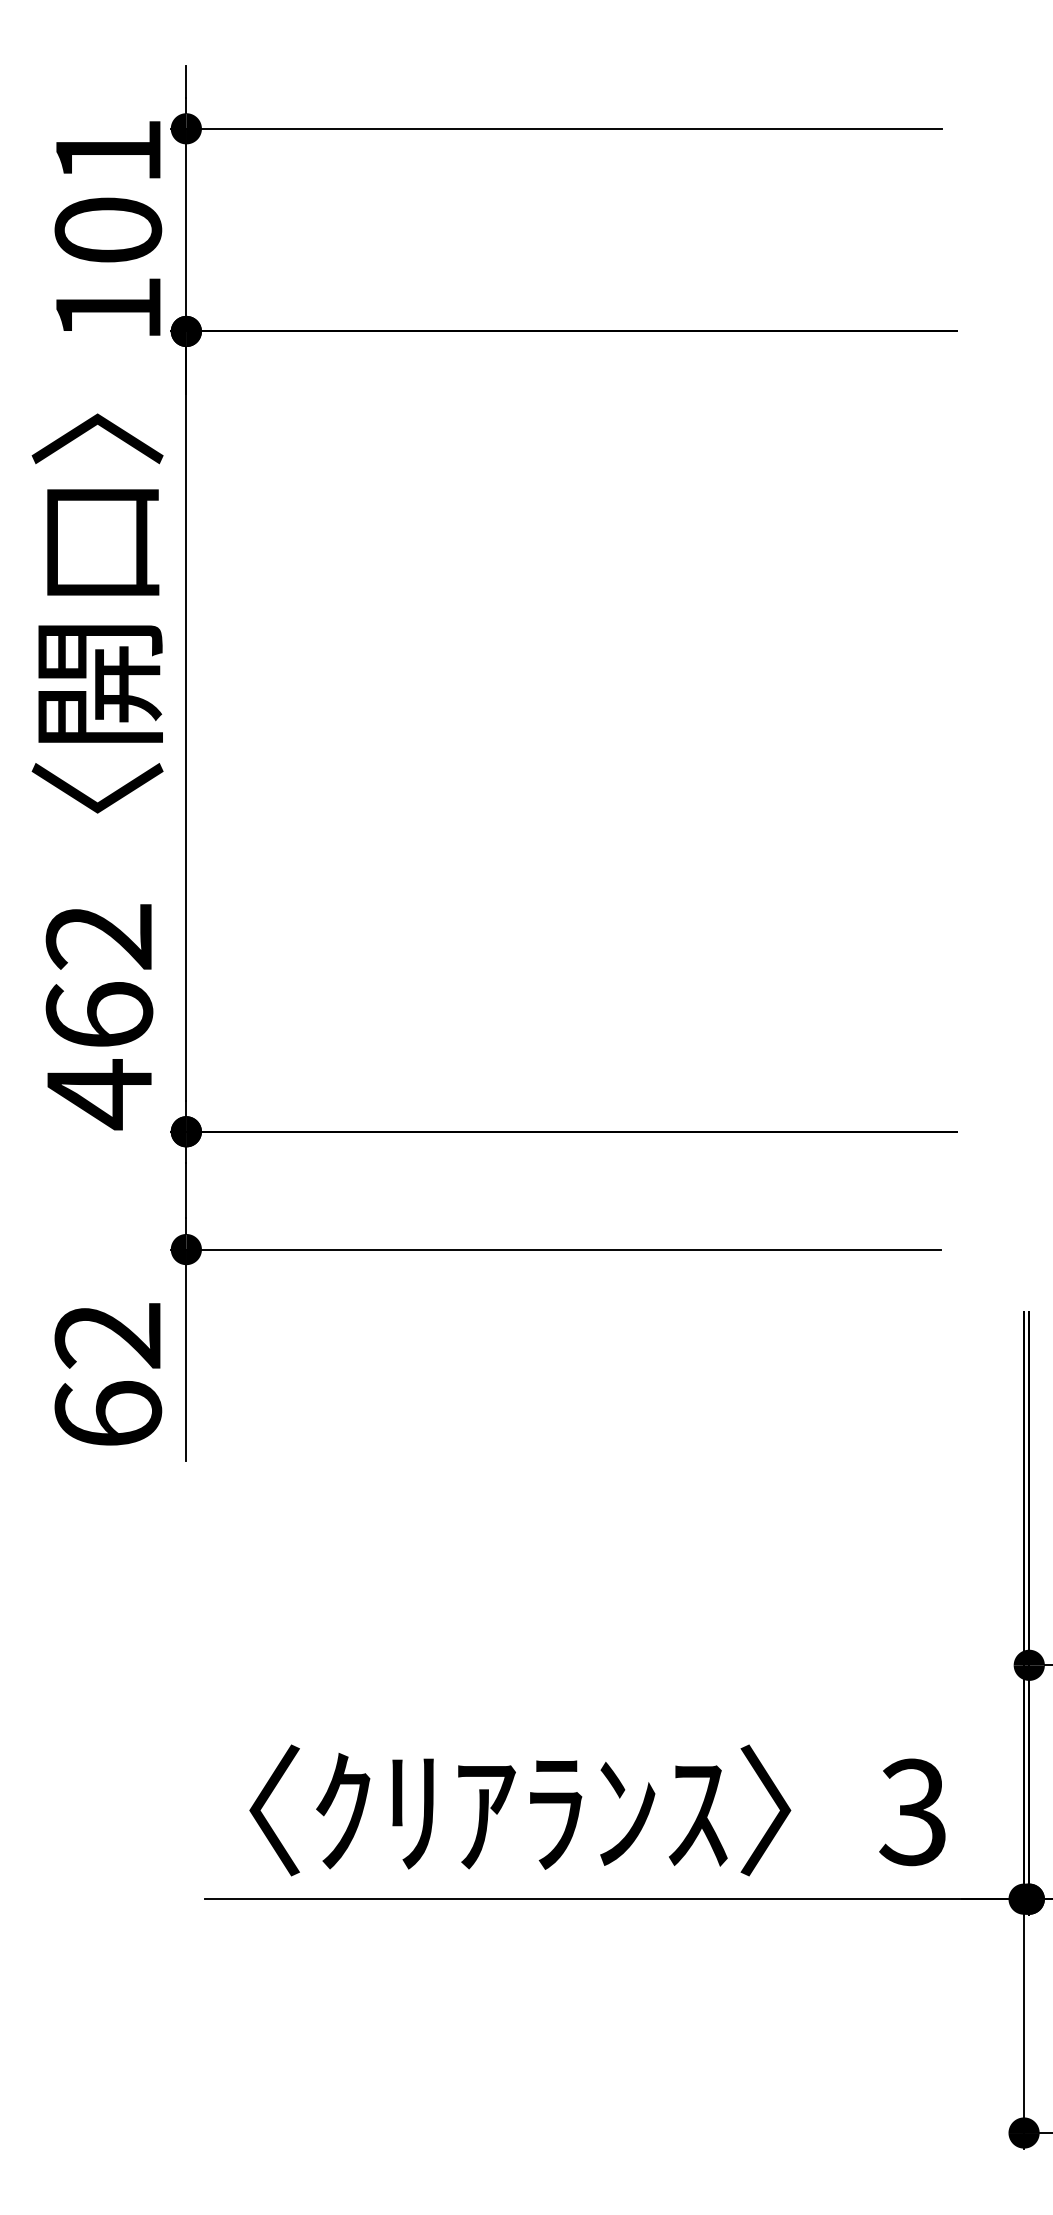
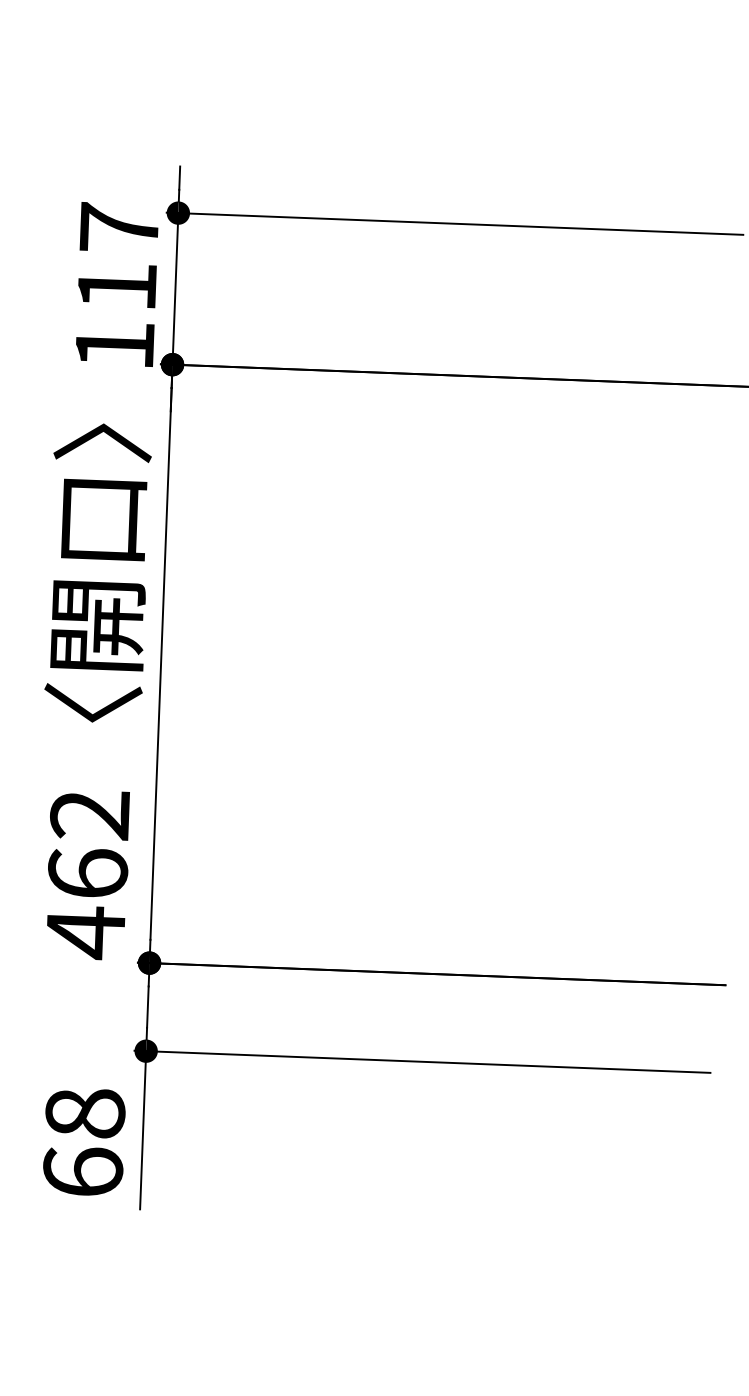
text: (108, 190) -> (118, 257), 101 -> 117
text: (108, 1335) -> (85, 1113), 62 -> 68

